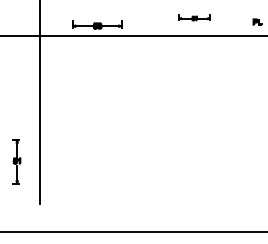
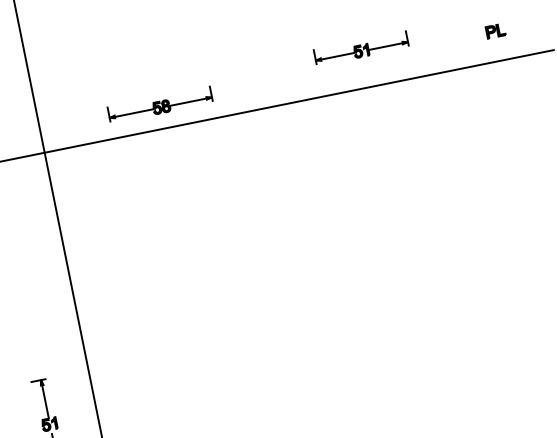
part: (194, 17) -> (361, 48), size x1.43

